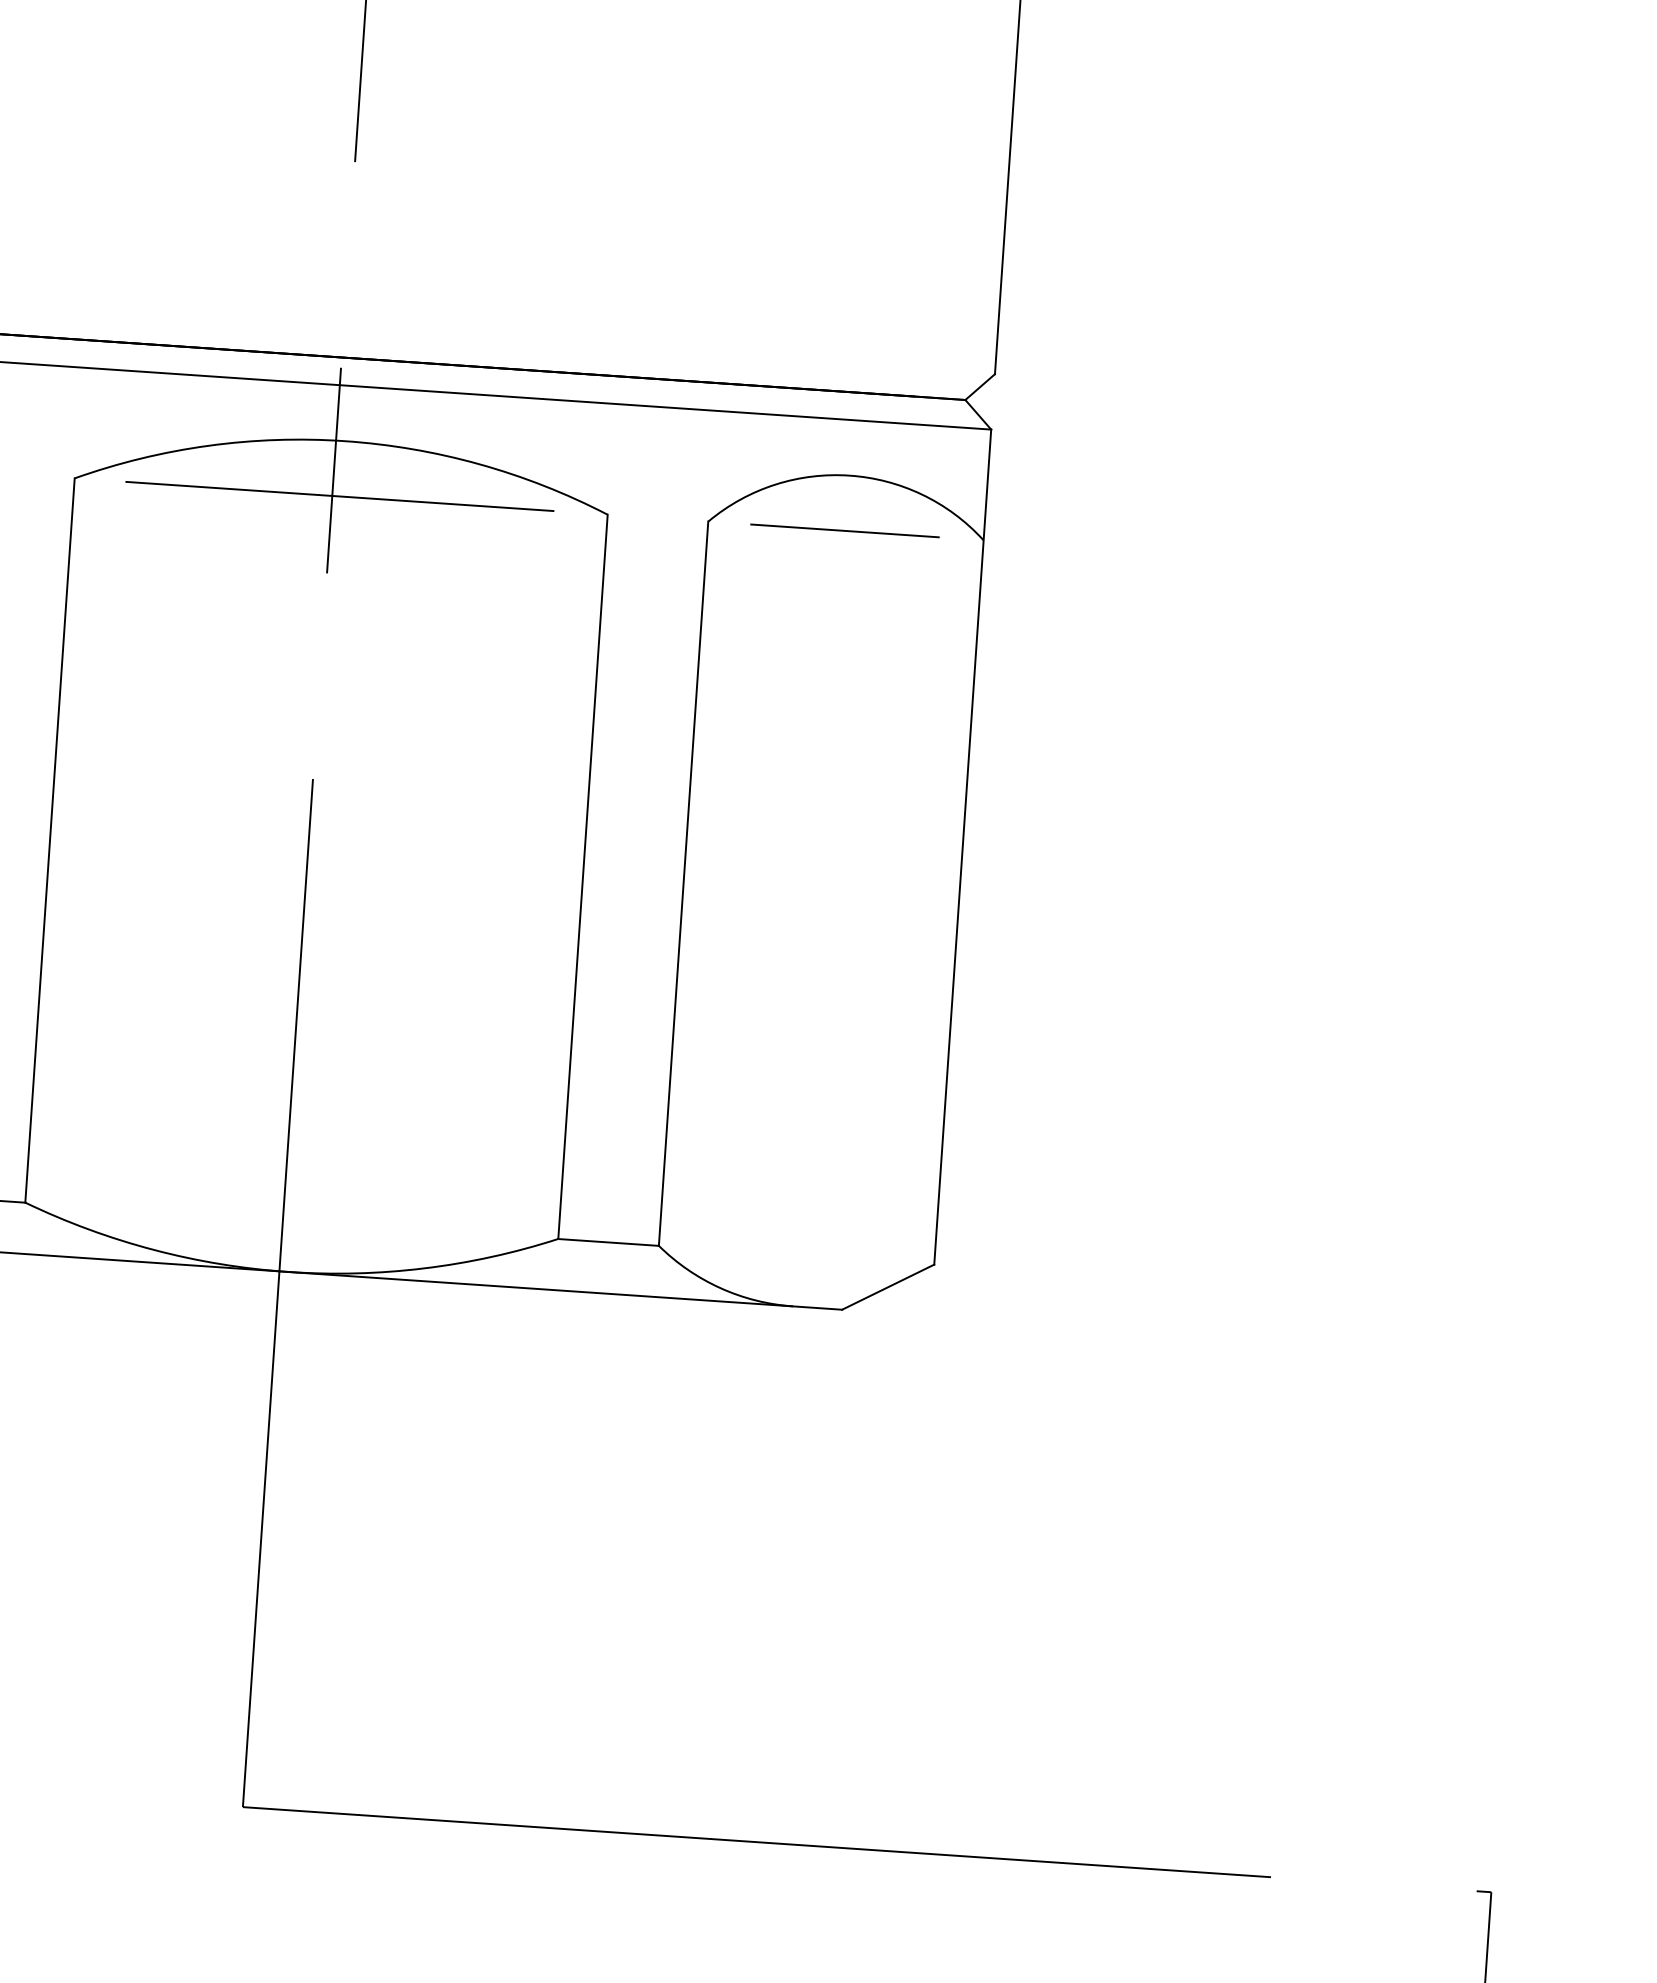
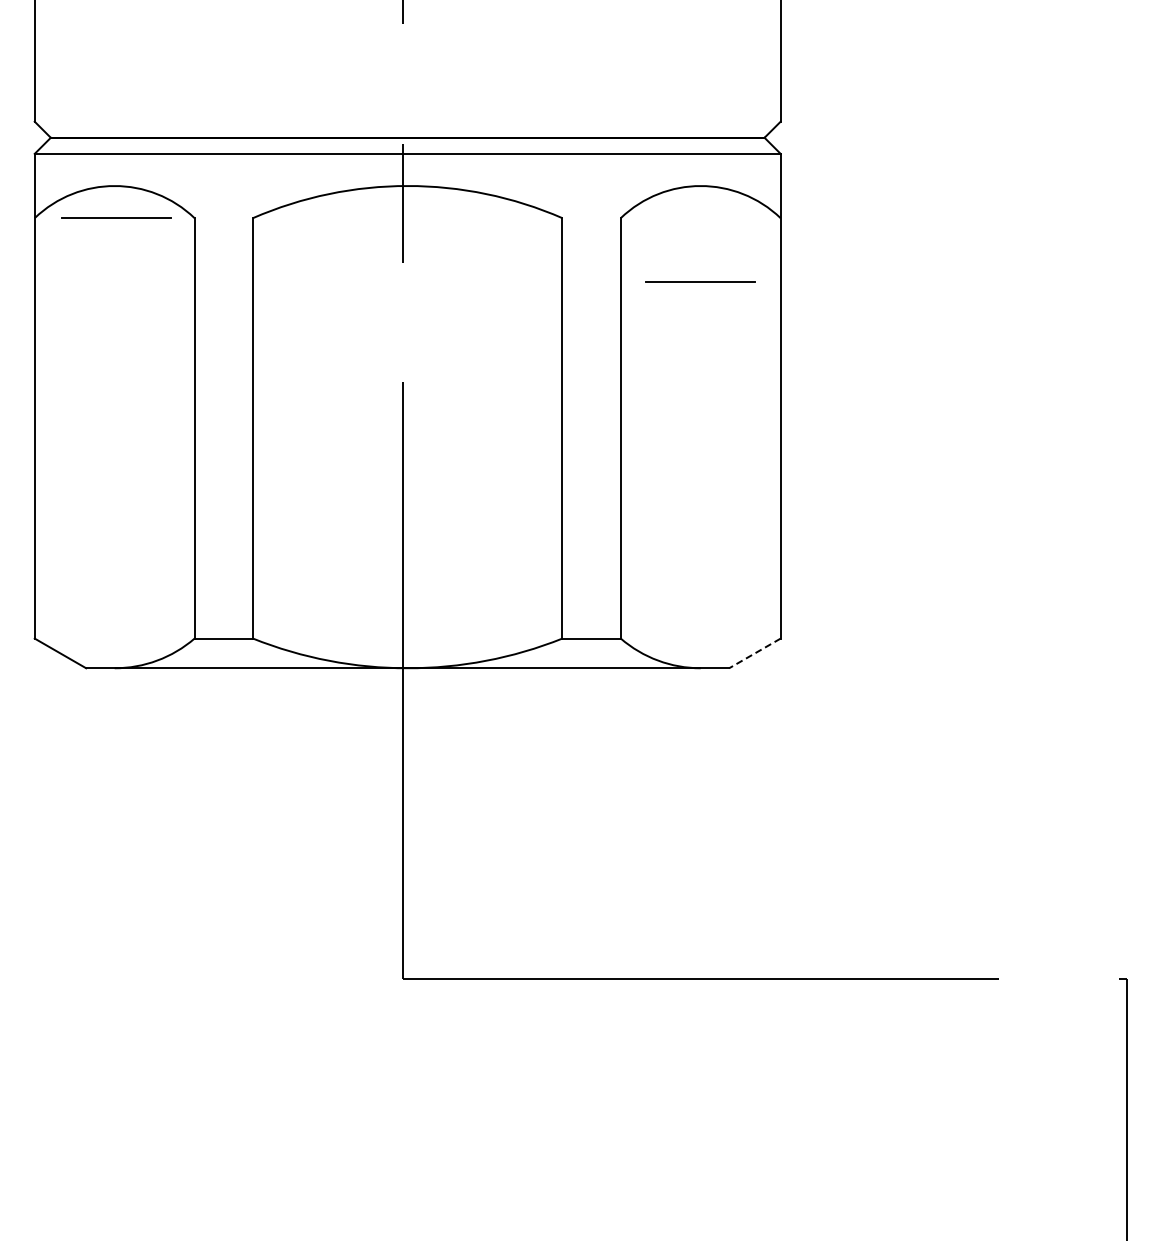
line: (339, 497) -> (406, 218), removed
line: (845, 529) -> (700, 281), moved
line: (887, 1287) -> (754, 653), solid -> dashed

